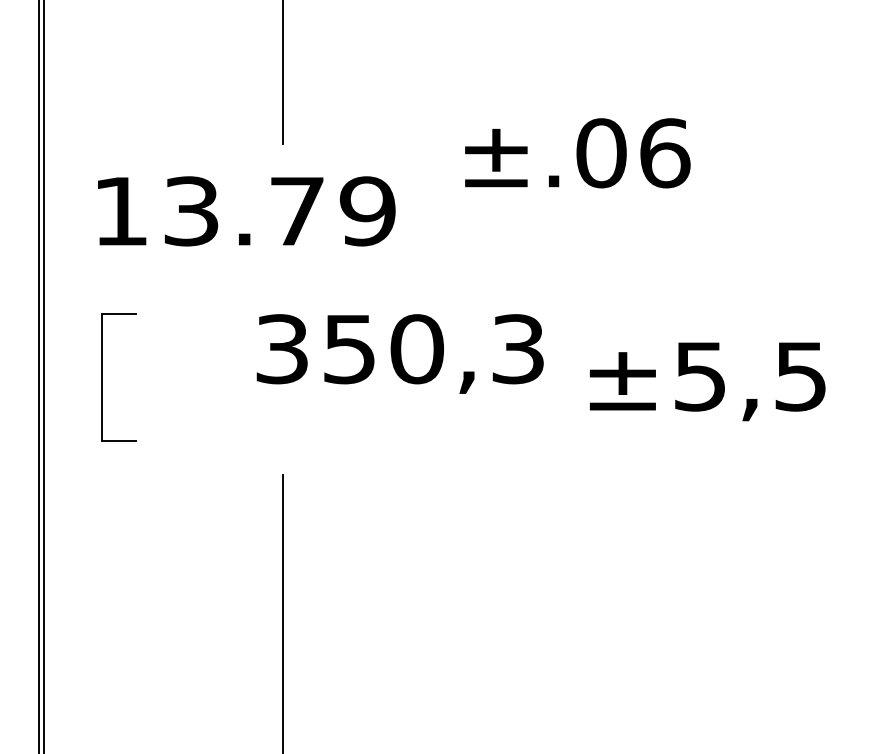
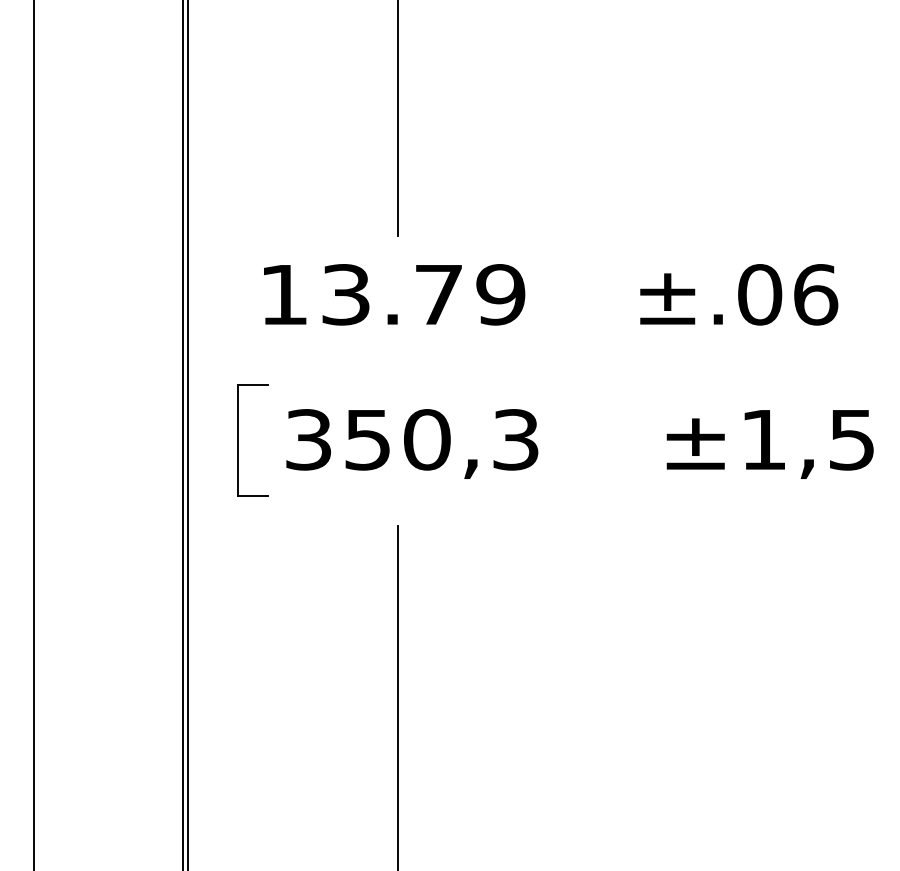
text: (578, 152) -> (739, 294), moved
text: (246, 211) -> (394, 294), moved
text: (400, 353) -> (412, 443), moved
text: (700, 377) -> (763, 440), ±5,5 -> ±1,5

